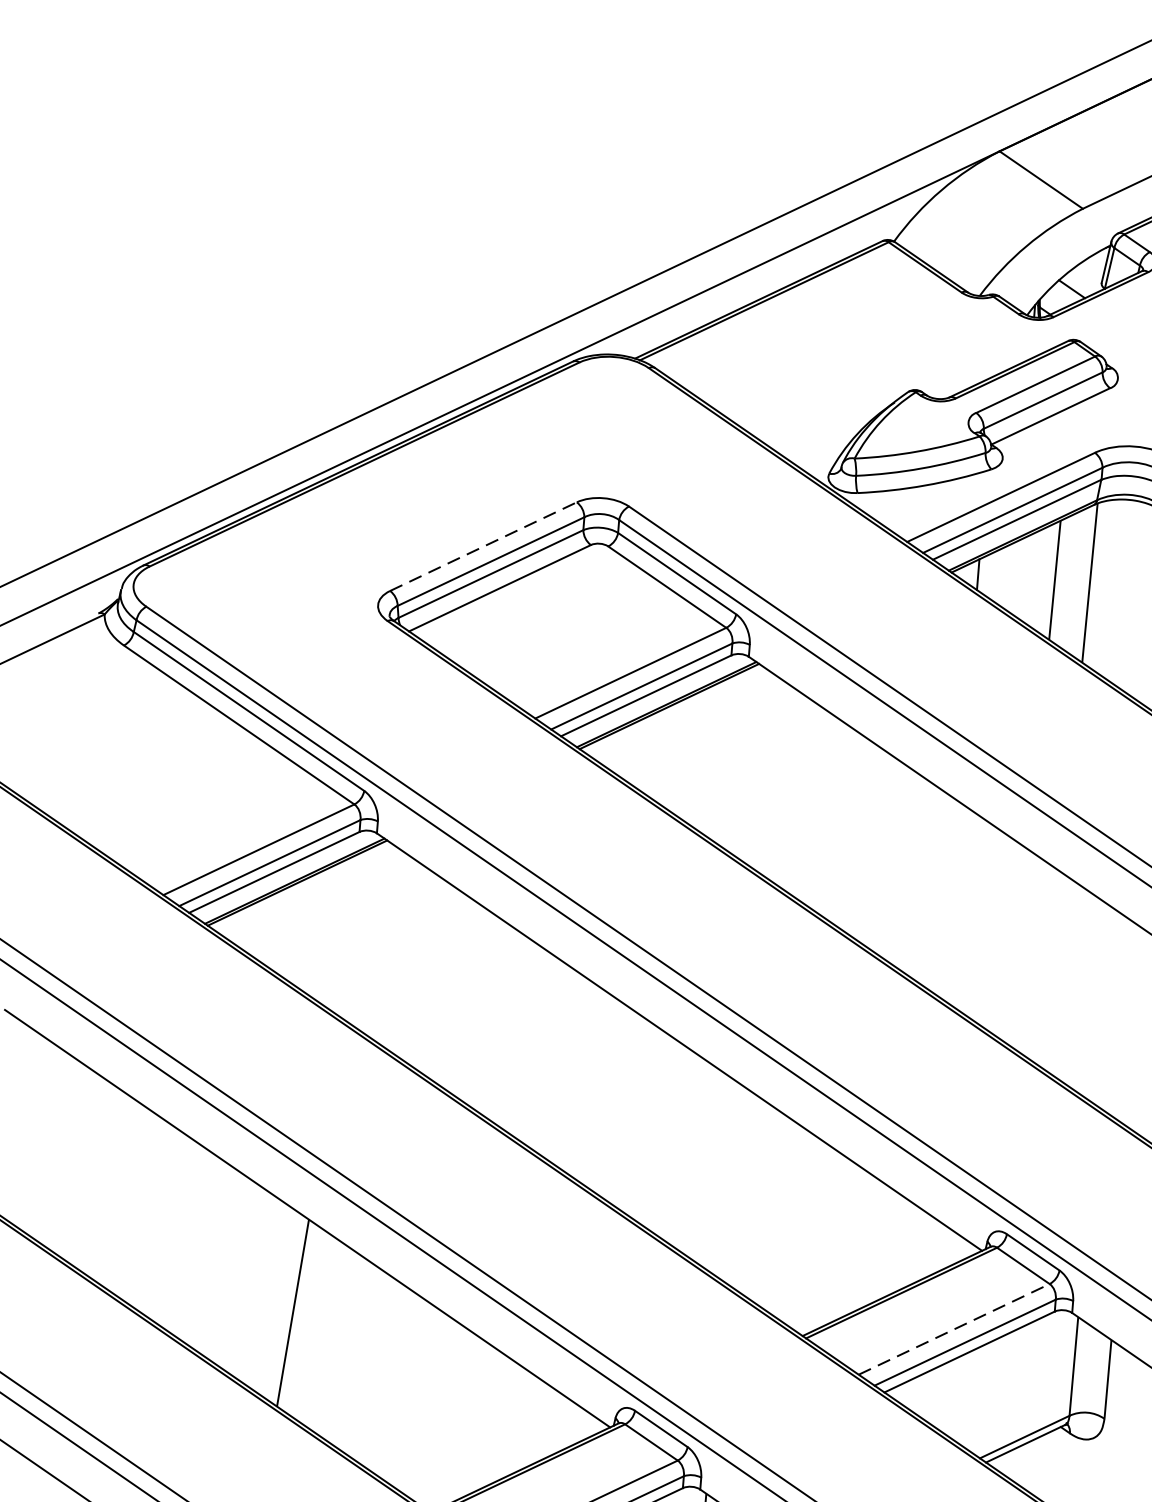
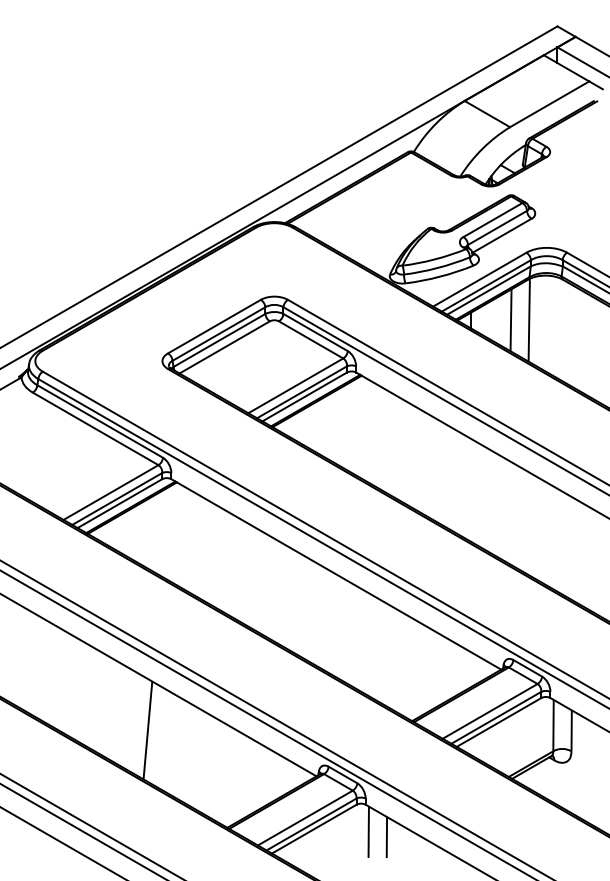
line: (483, 546) -> (214, 326), dashed -> solid
line: (954, 1329) -> (490, 711), dashed -> solid

